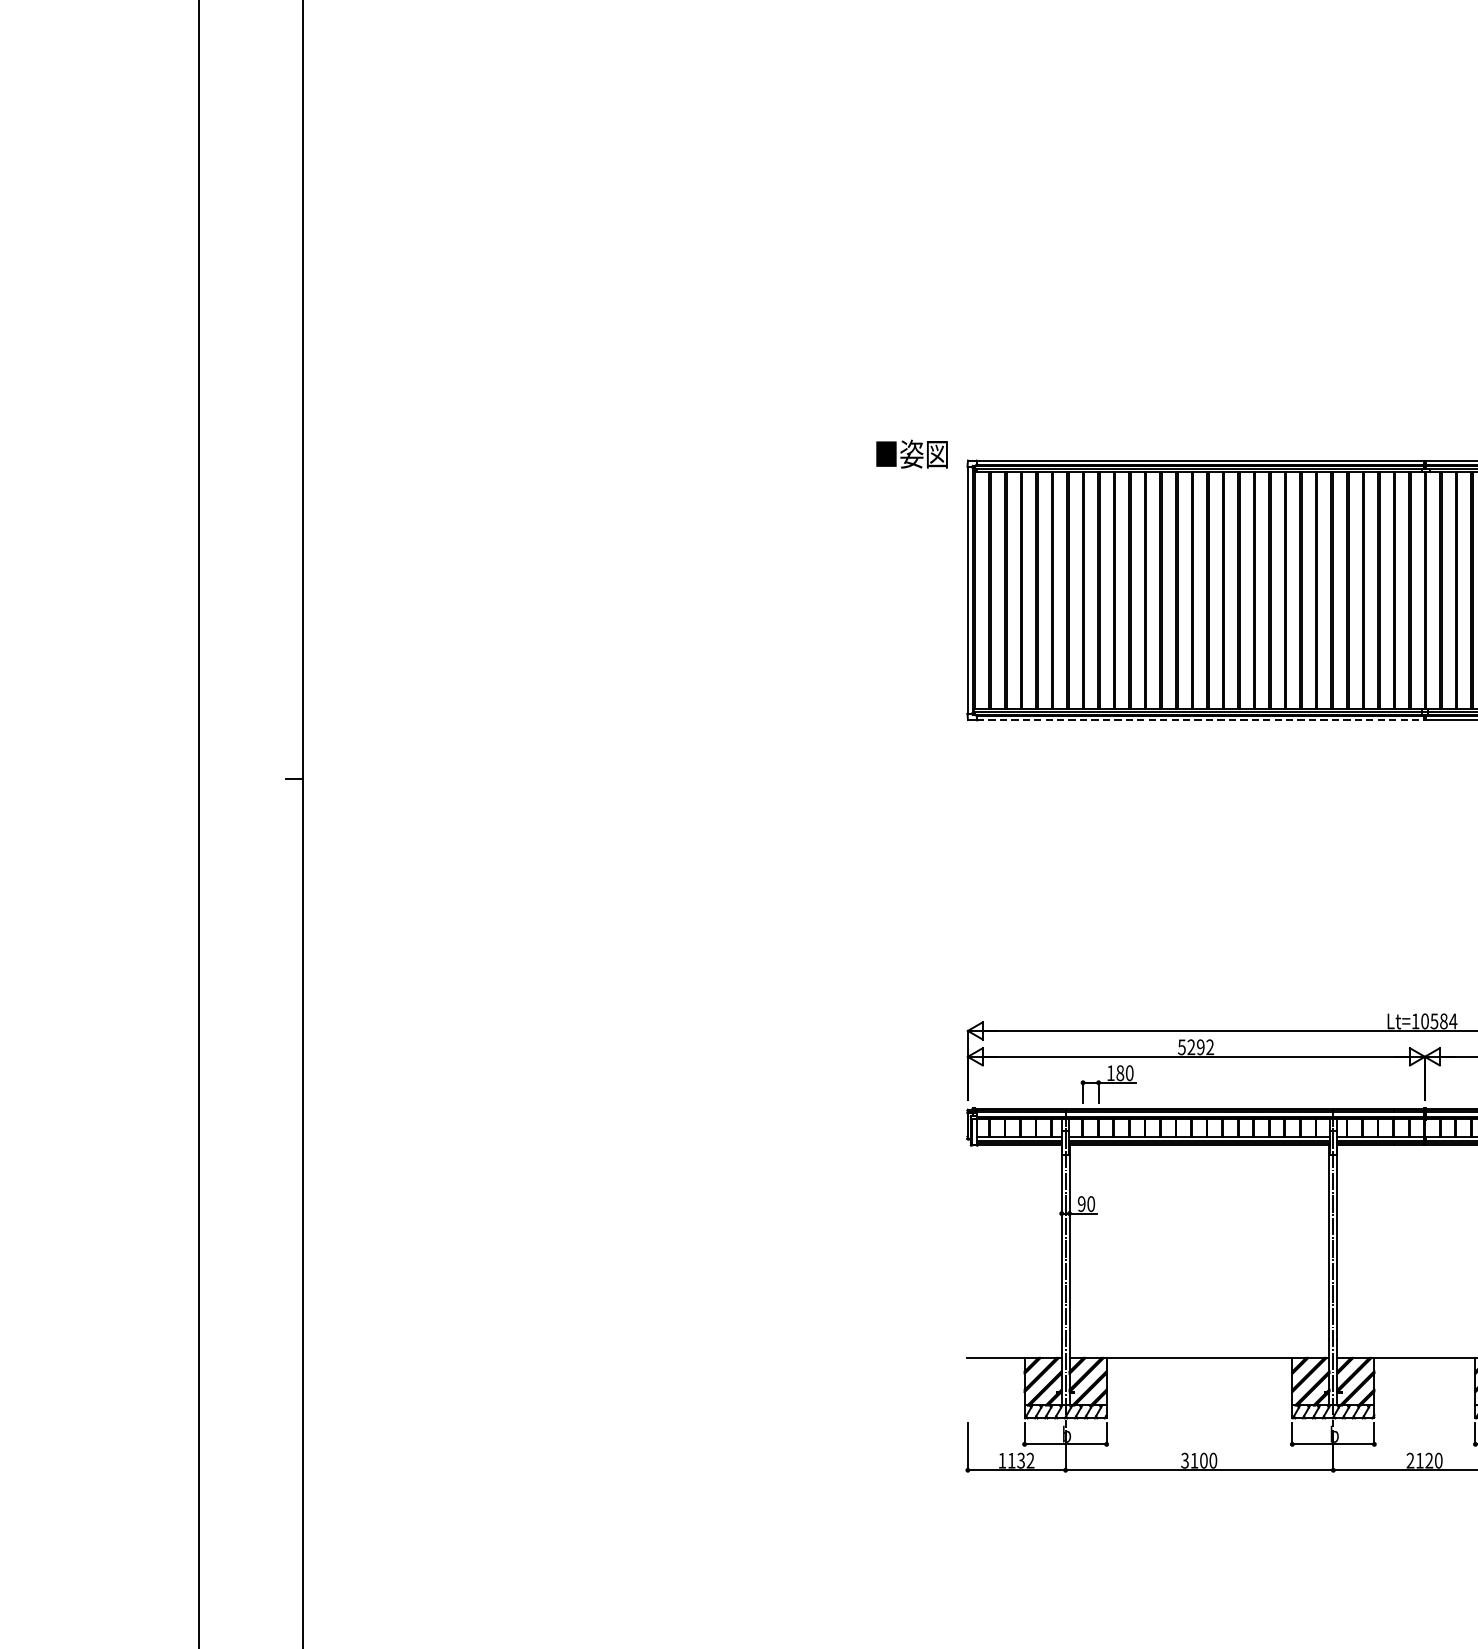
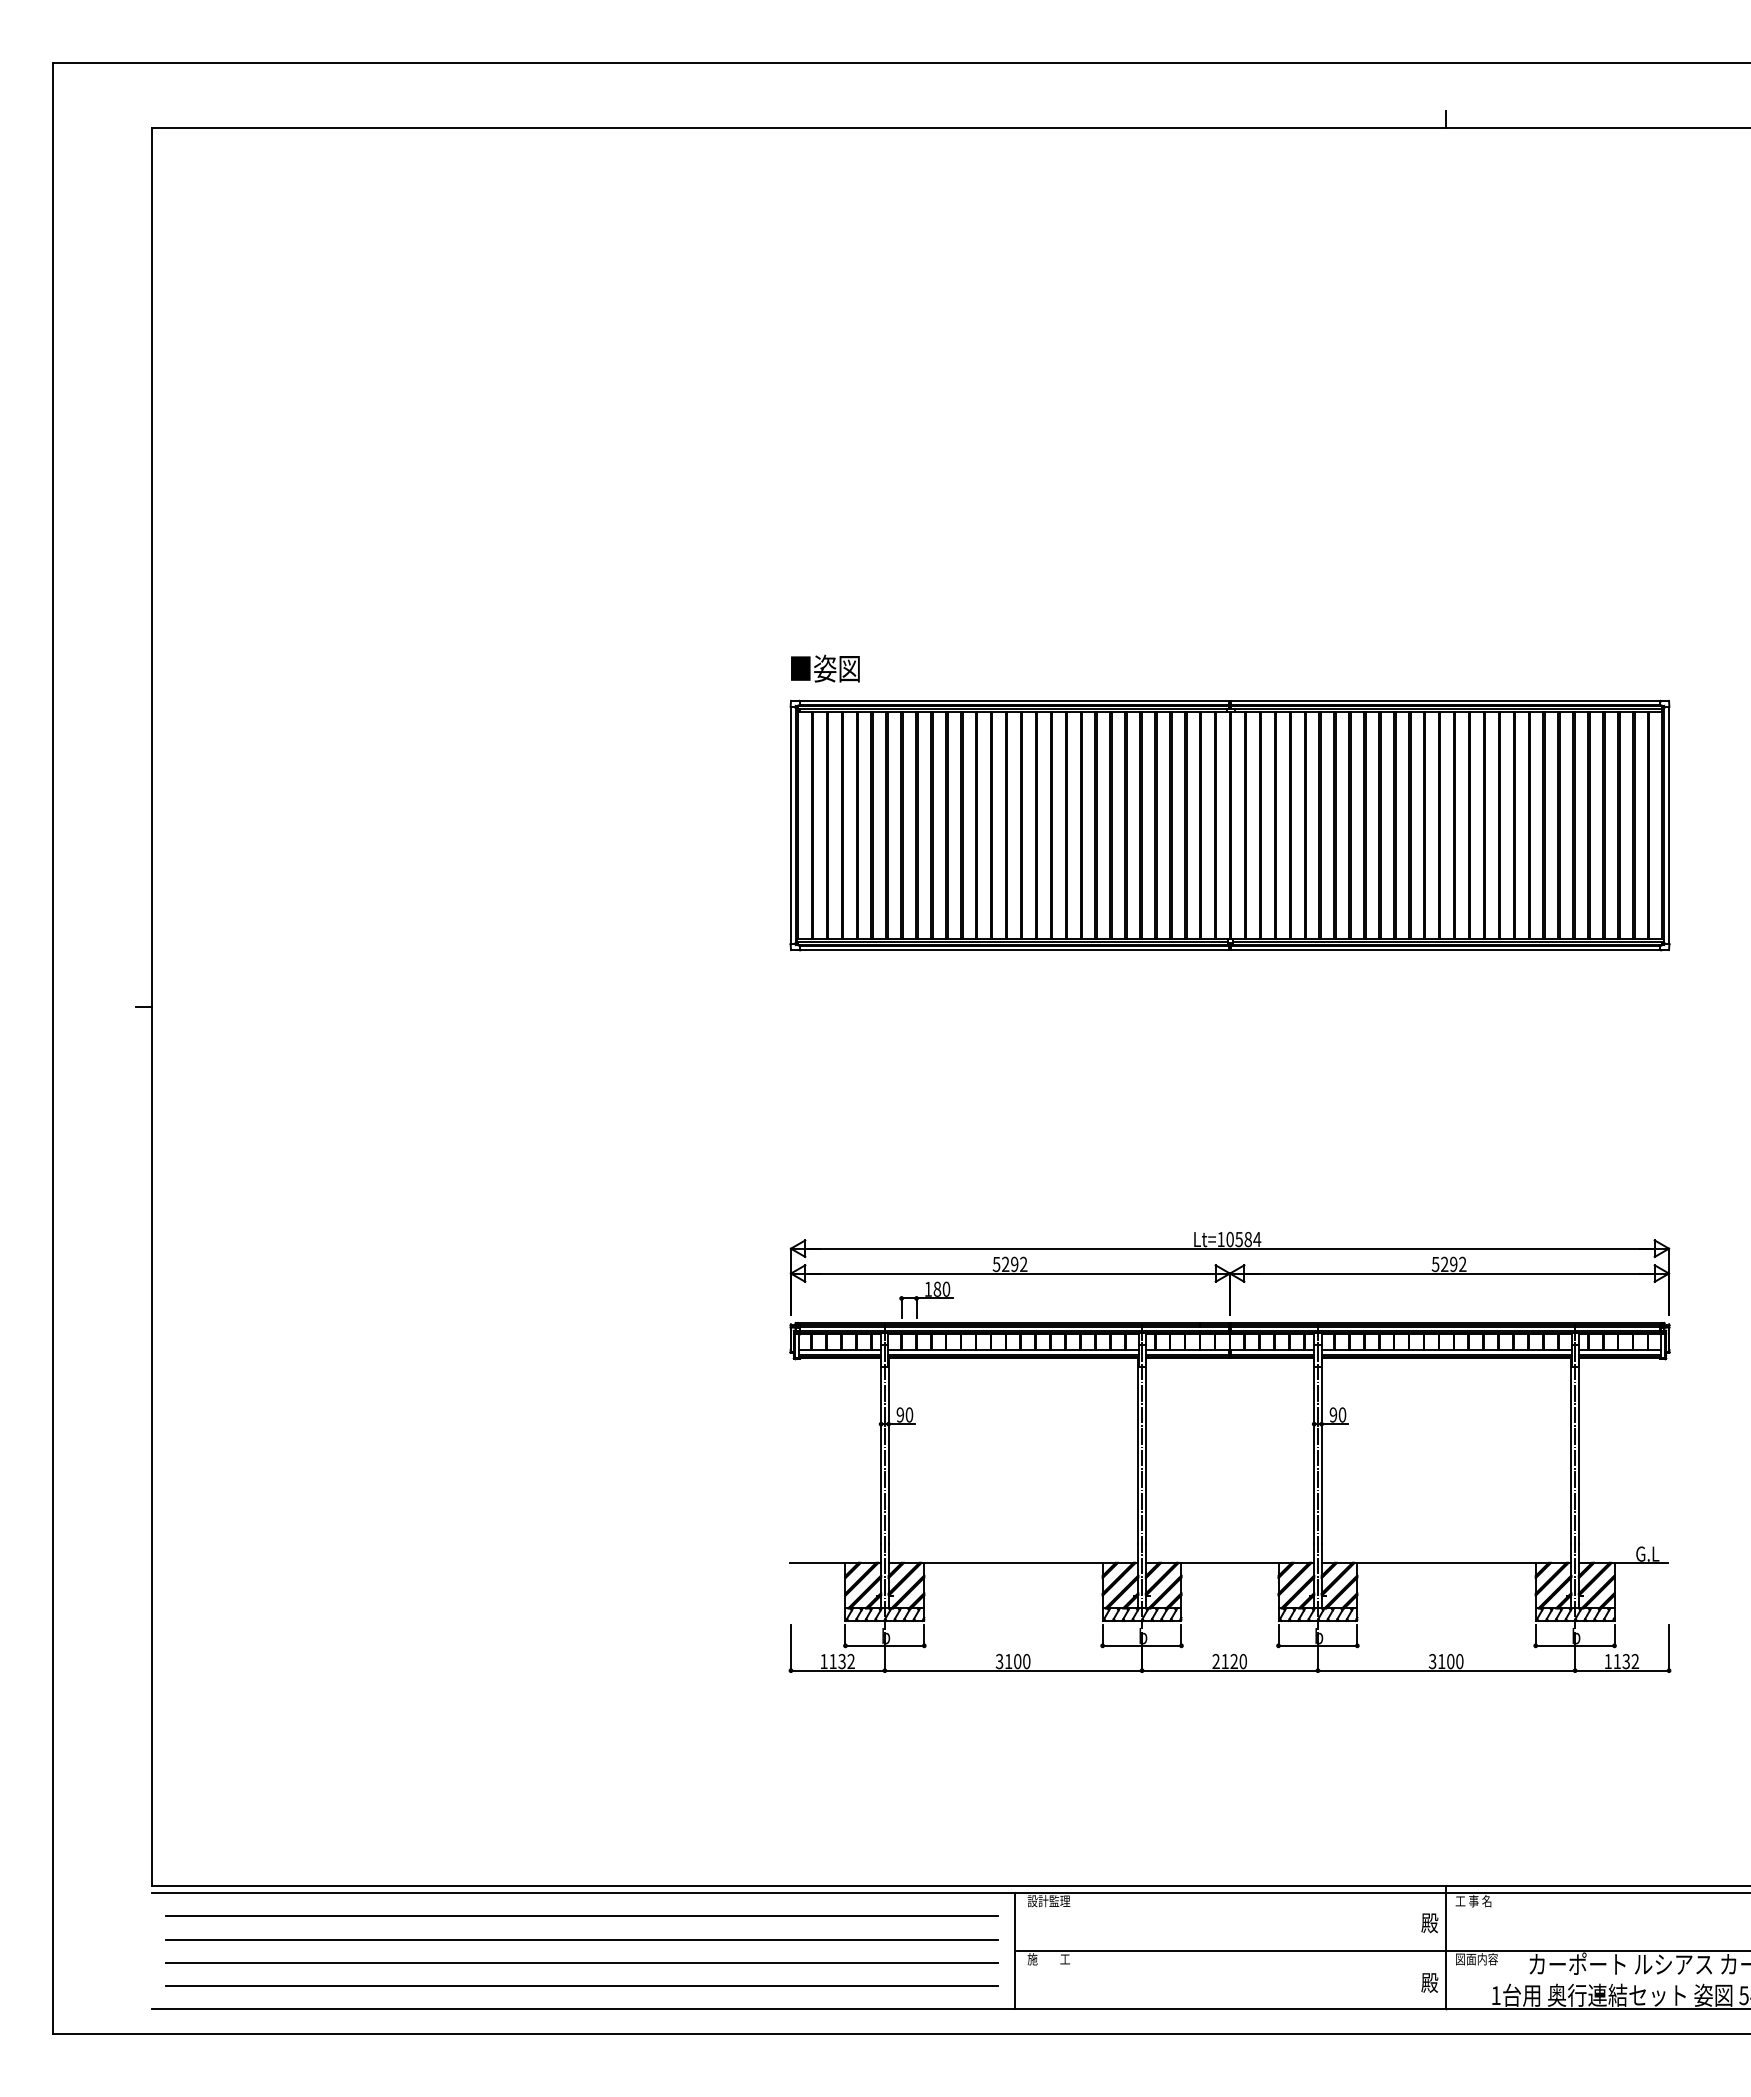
text: (912, 454) -> (825, 668), moved
line: (1200, 720) -> (1014, 950), dashed -> solid

